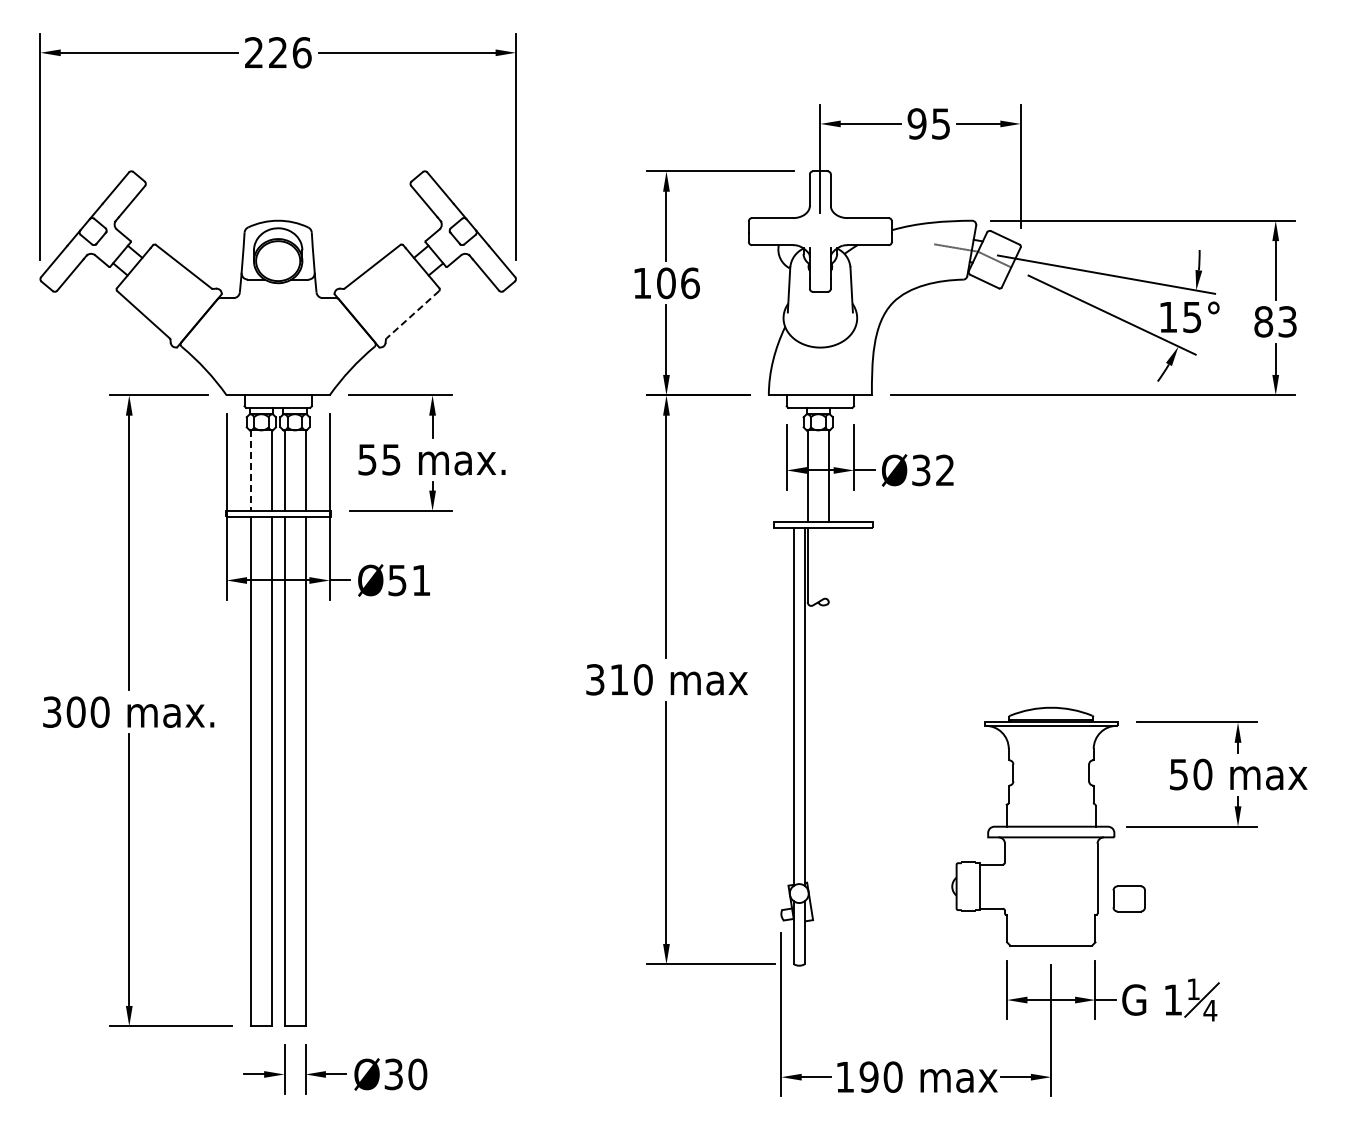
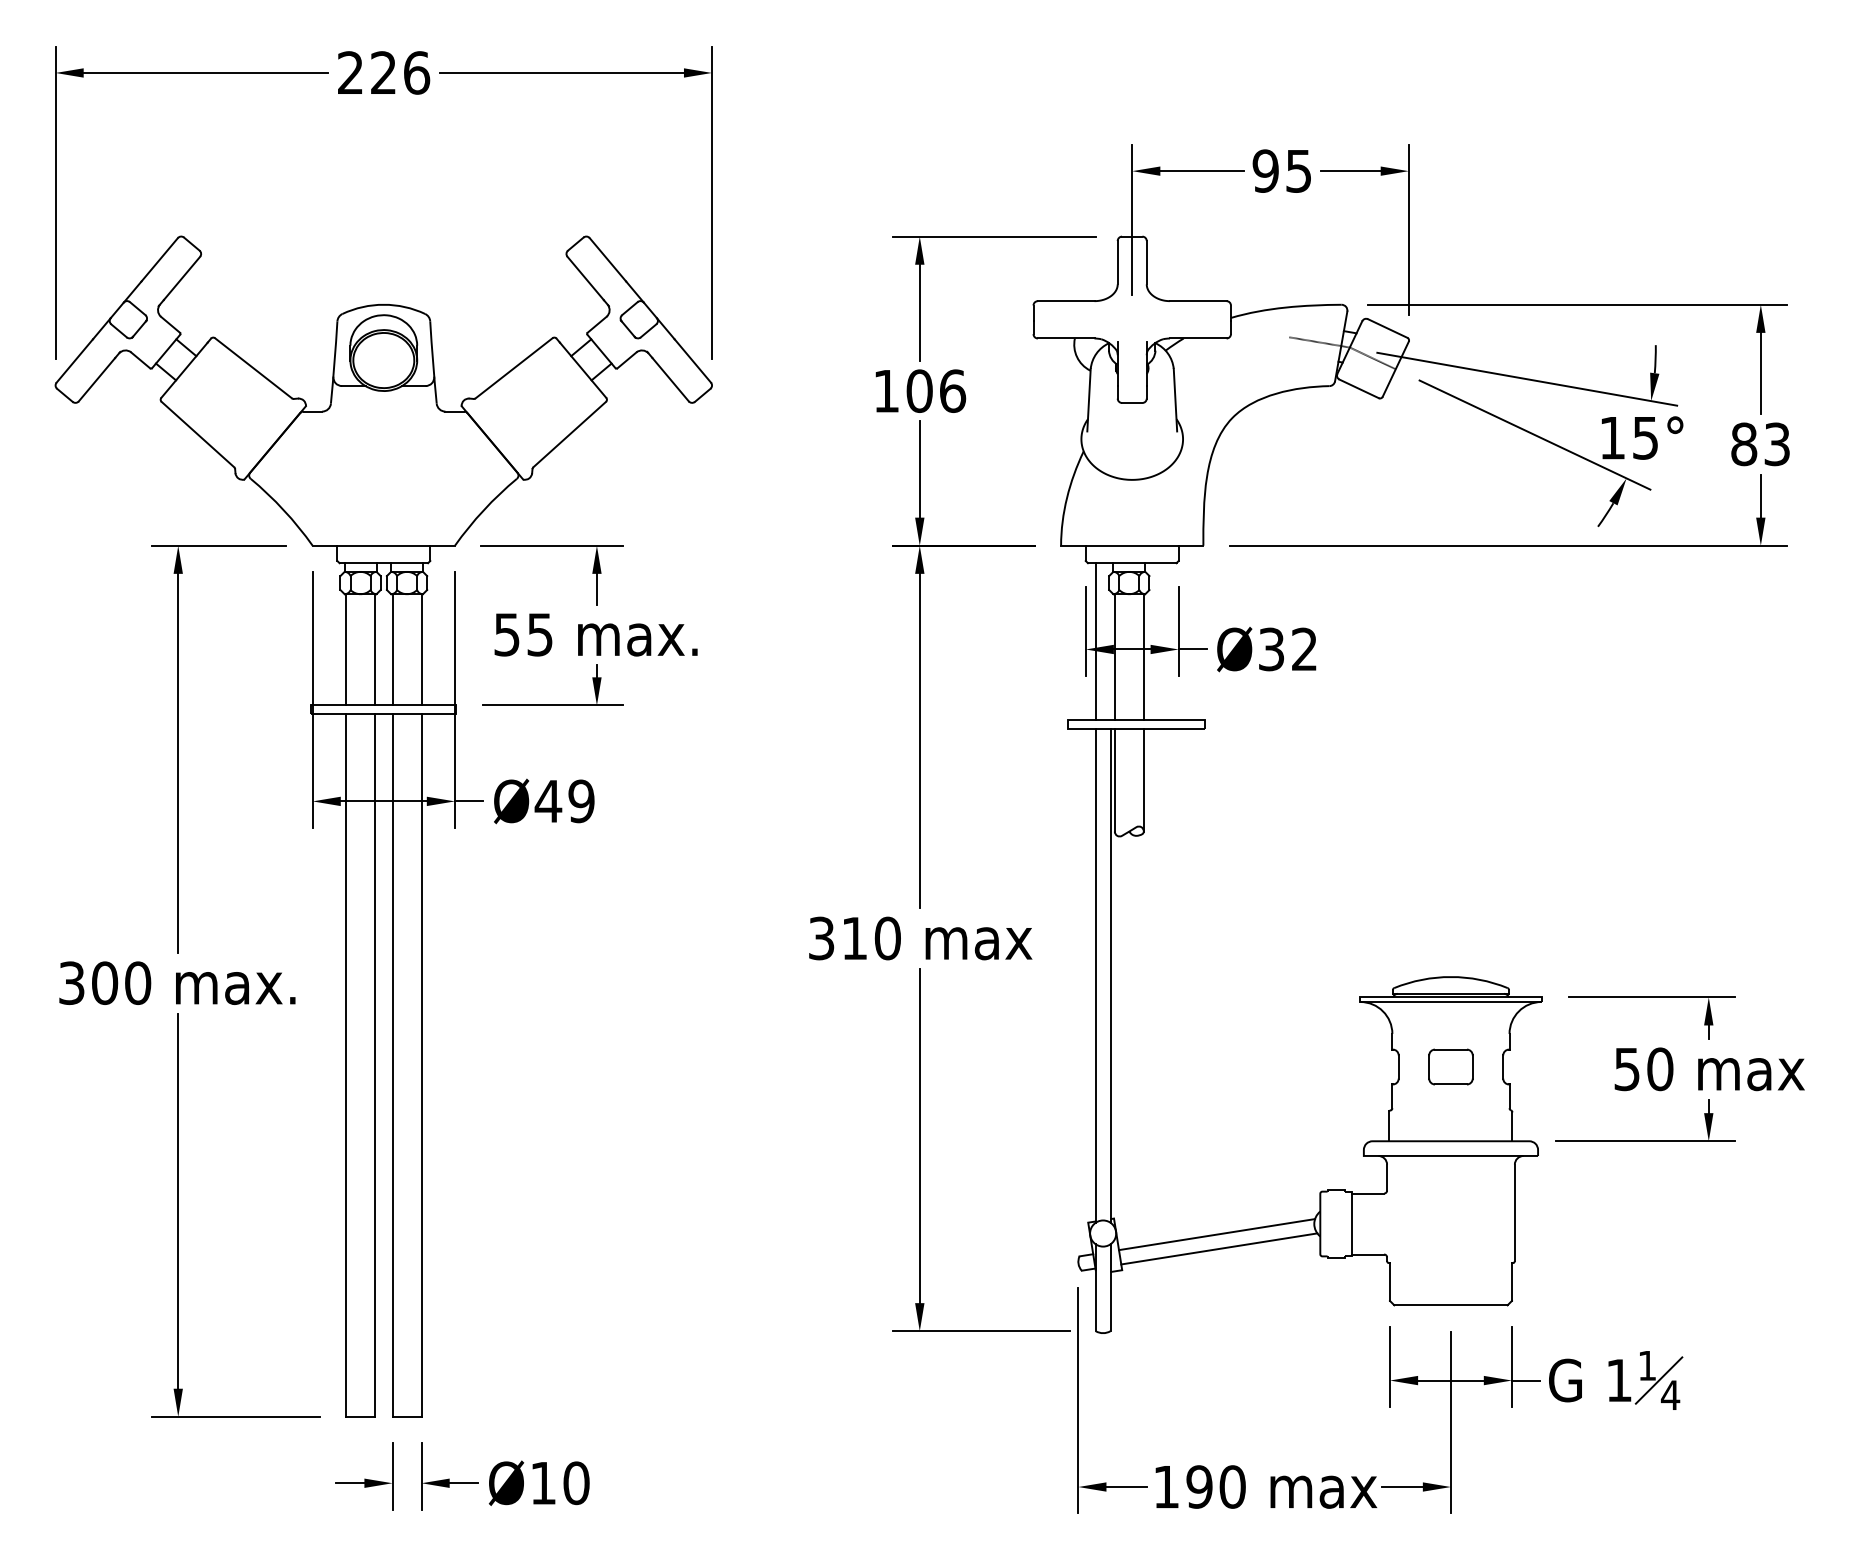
line: (412, 315) -> (569, 435), dashed -> solid
line: (794, 464) -> (1096, 641), added
line: (250, 471) -> (345, 650), dashed -> solid
line: (828, 564) -> (1143, 779), added
text: (408, 580) -> (563, 801), Ø51 -> Ø49
line: (881, 894) -> (1216, 1234), added
part: (1128, 898) -> (1449, 1066), moved
line: (883, 904) -> (1219, 1248), added
text: (393, 1074) -> (542, 1483), Ø30 -> Ø10

